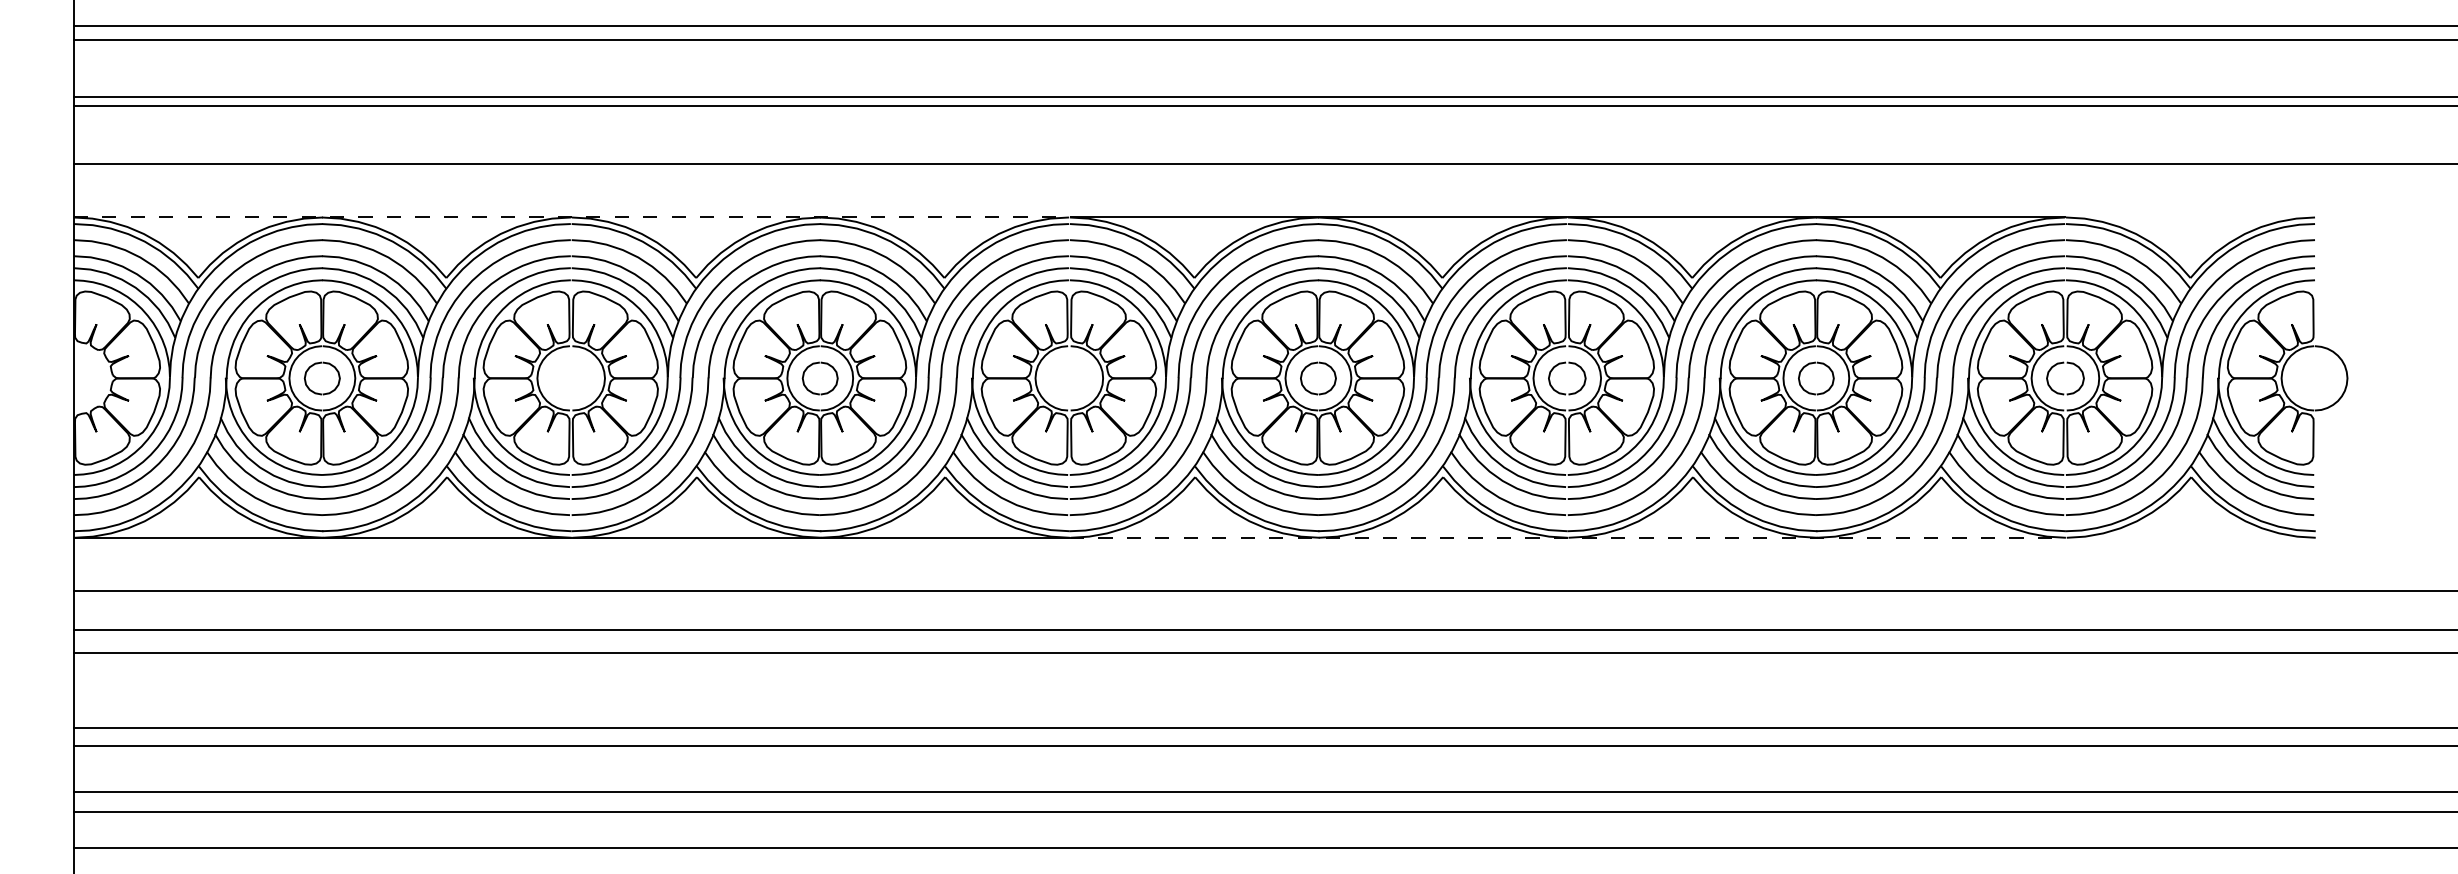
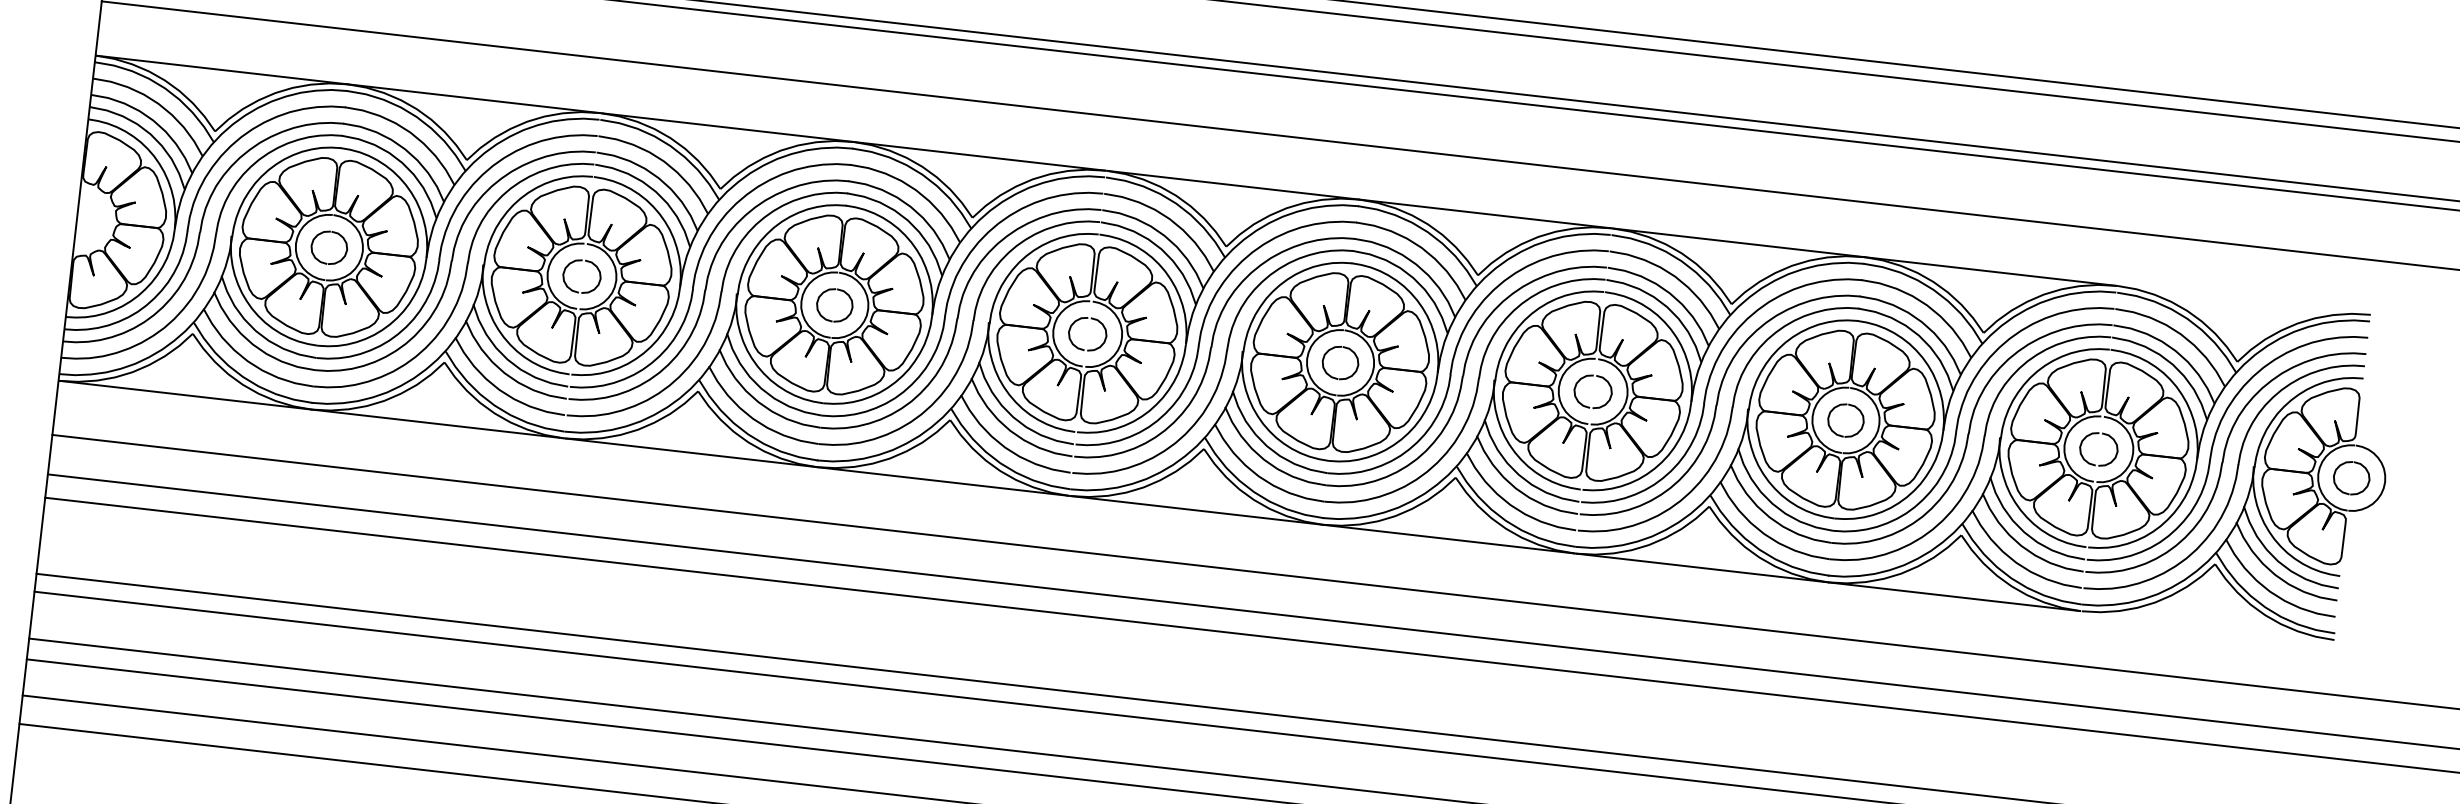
line: (572, 217) -> (601, 113), dashed -> solid
part: (565, 364) -> (577, 261), added
part: (1064, 364) -> (1084, 319), added
part: (2314, 378) -> (2351, 478), added
line: (1568, 537) -> (1575, 553), dashed -> solid

